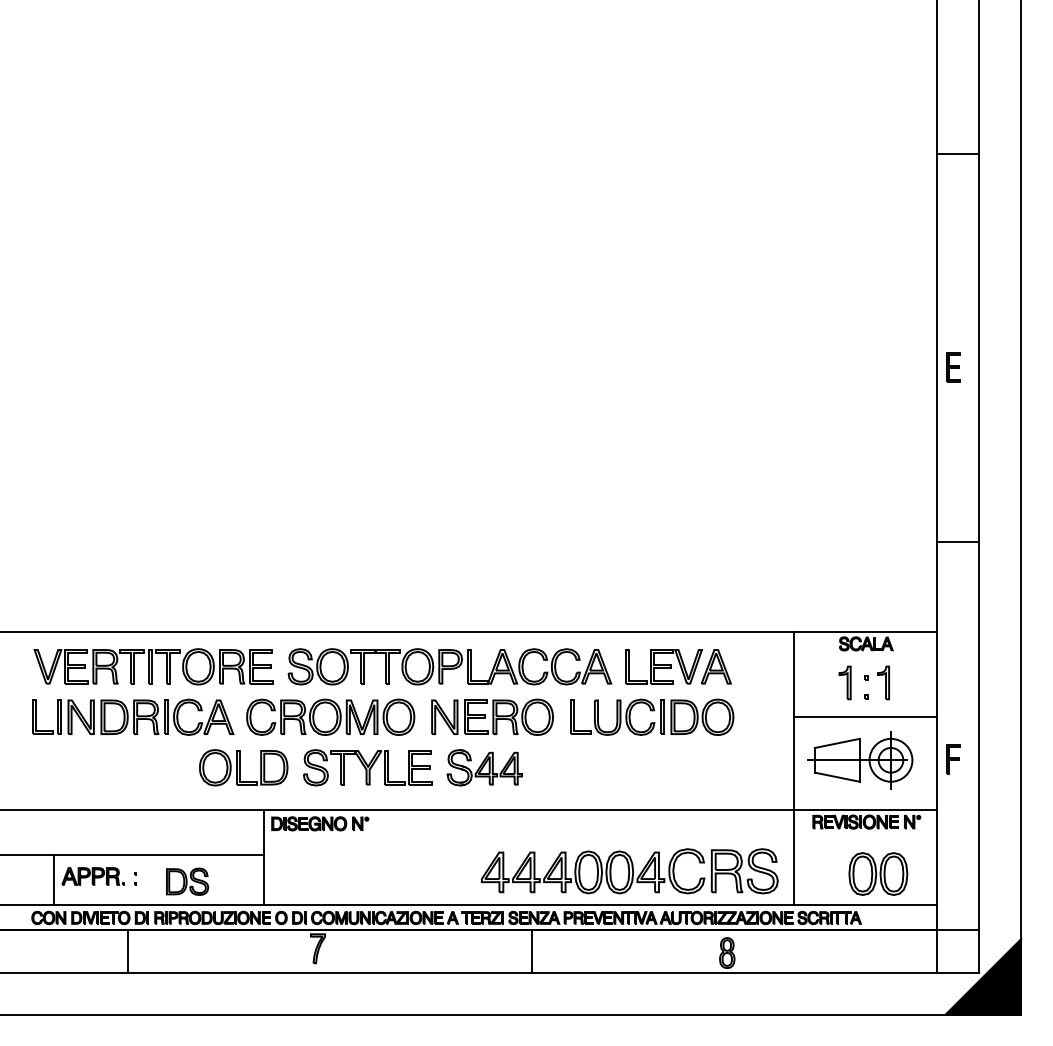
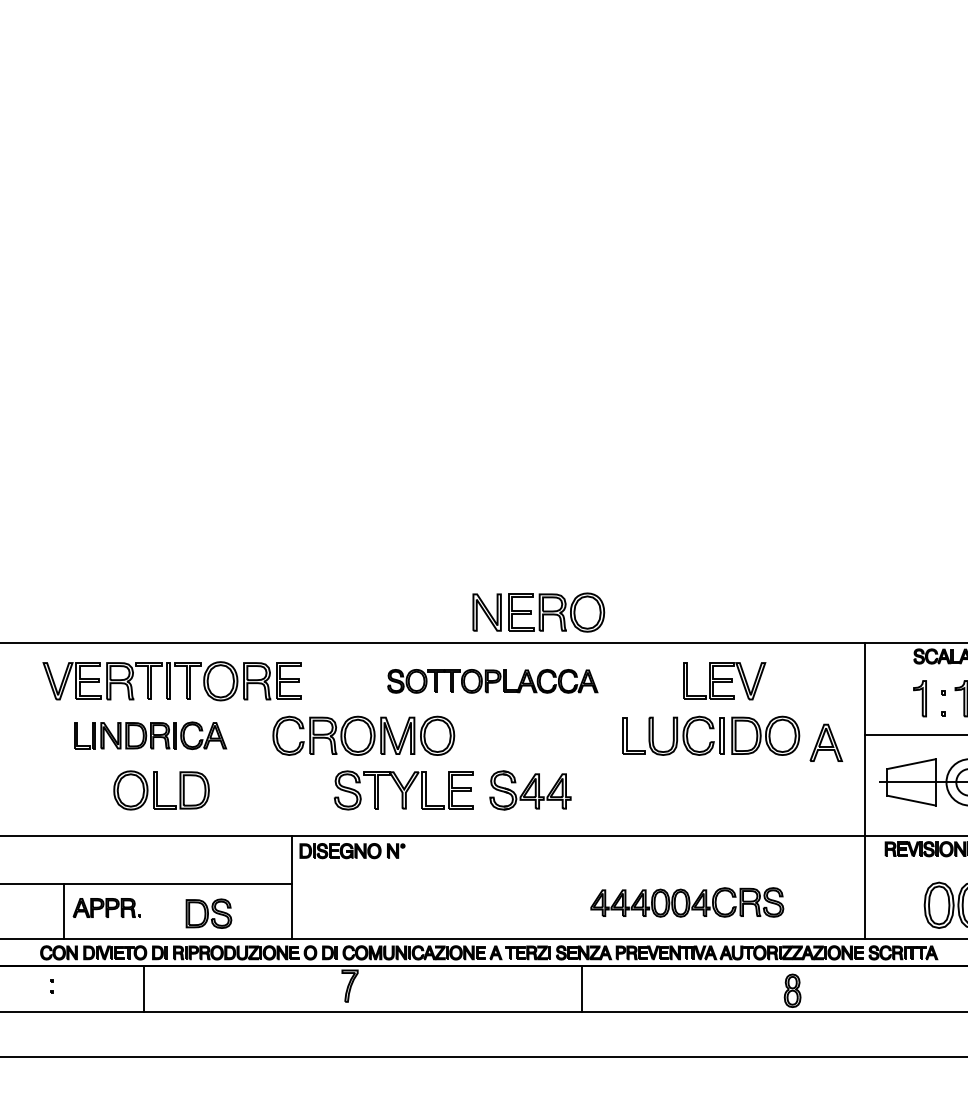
part: (449, 666) -> (492, 680), size x0.6
part: (716, 666) -> (826, 742), moved
part: (133, 716) -> (150, 734), size x0.7
part: (492, 716) -> (538, 611), moved
part: (243, 767) -> (161, 790), moved
part: (629, 871) -> (686, 902), size x0.6
part: (135, 878) -> (52, 985), moved

